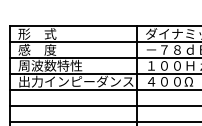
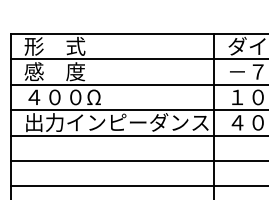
text: (50, 65) -> (75, 96), 周波数特性 -> ４００Ω

